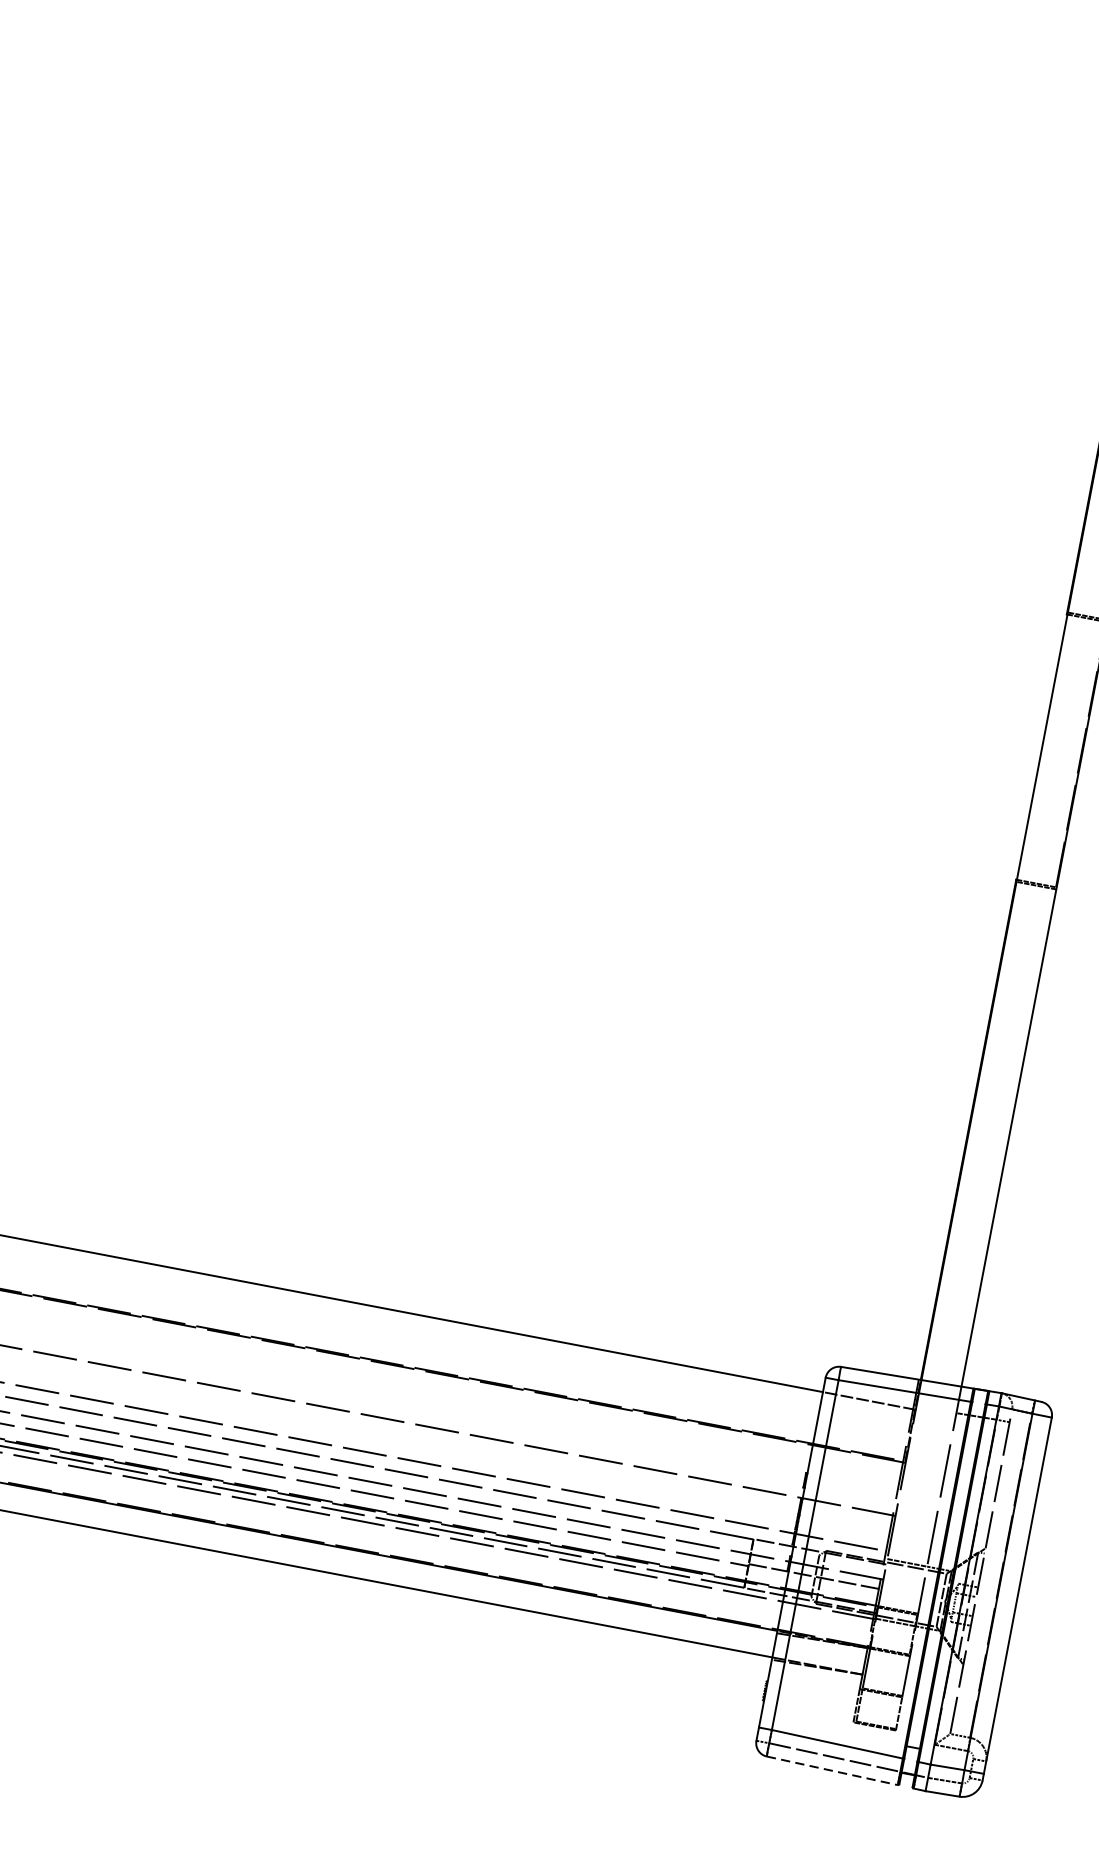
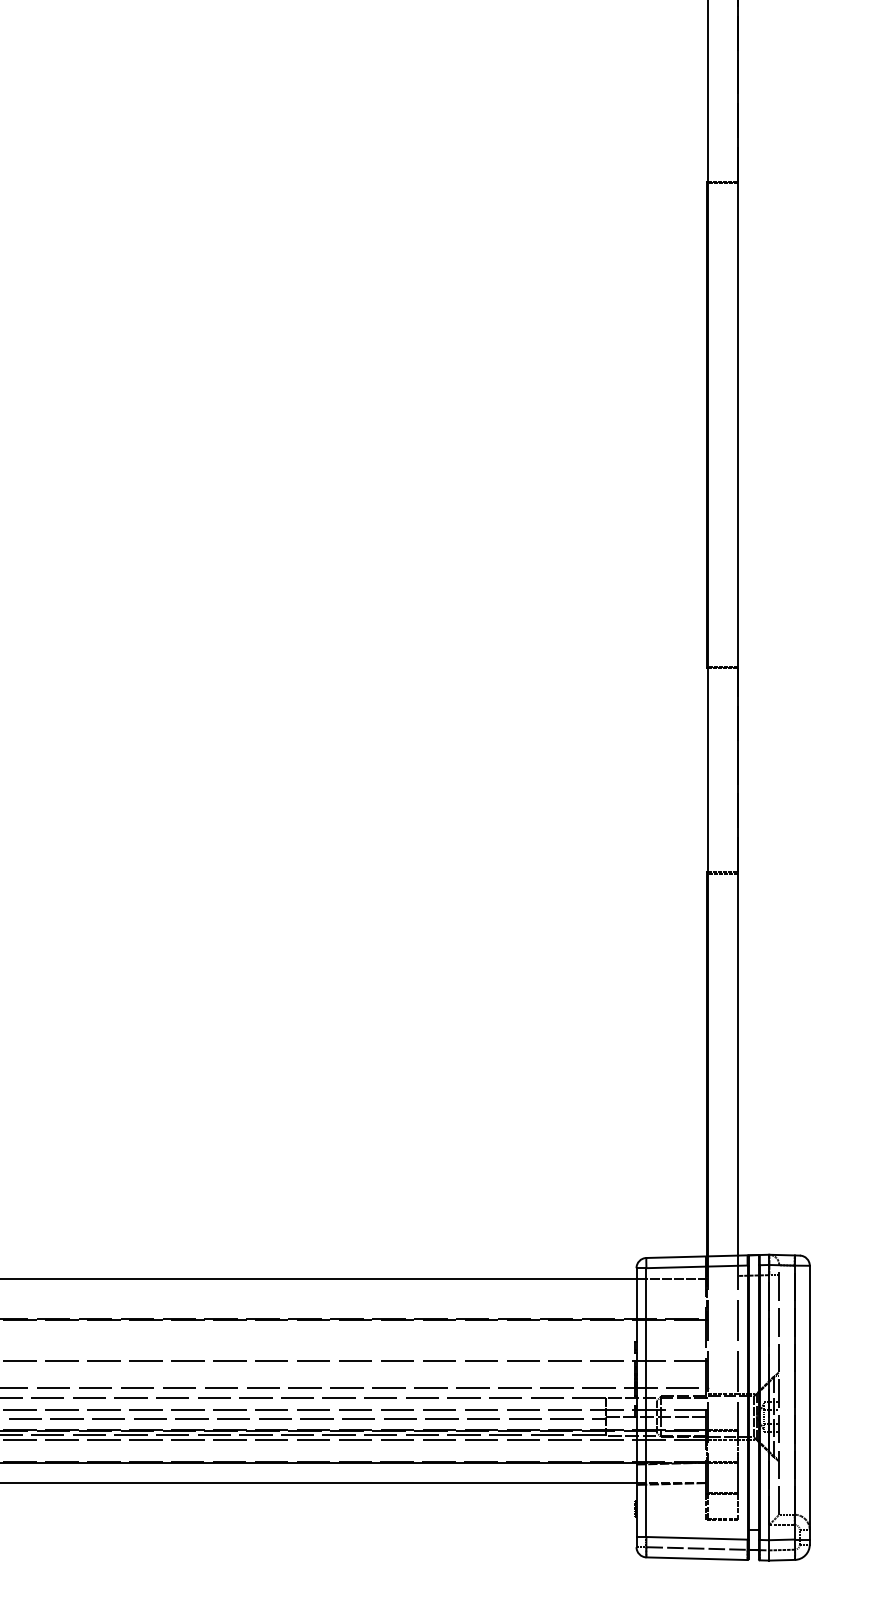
line: (833, 1770) -> (697, 1558), dashed -> solid

